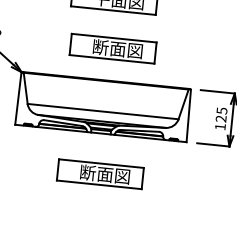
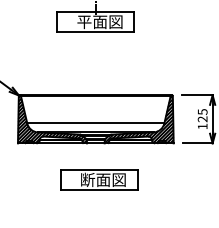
part: (113, 48) -> (99, 65), removed
hatch: (55, 102) -> (52, 119), added
hatch: (150, 111) -> (138, 119), added

